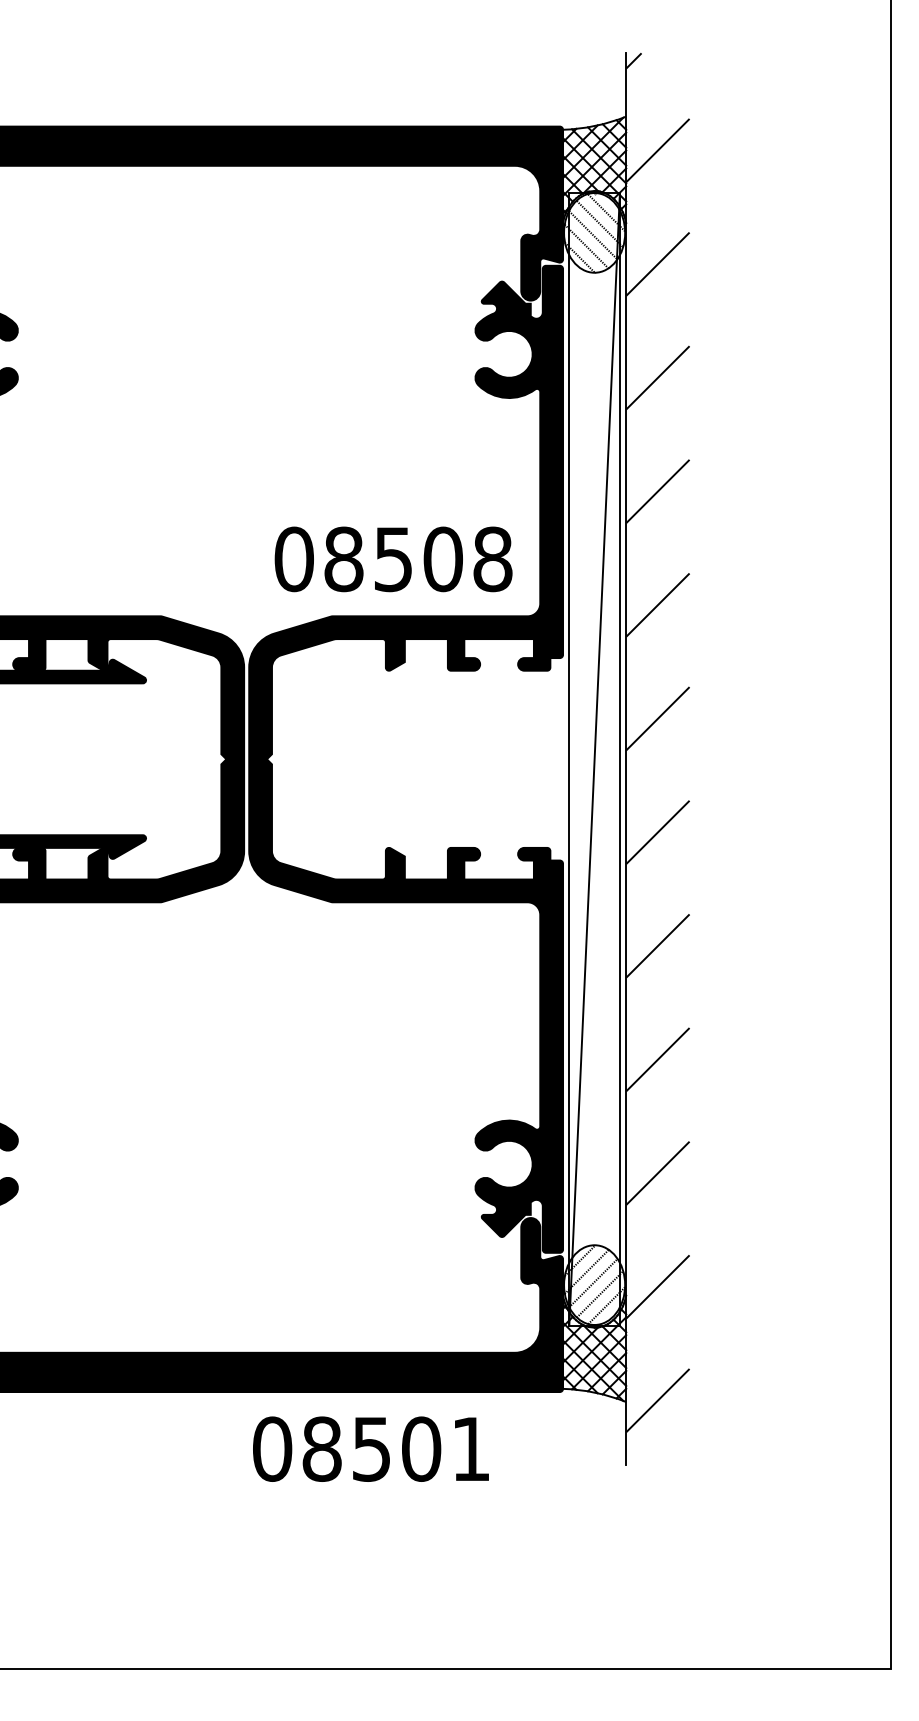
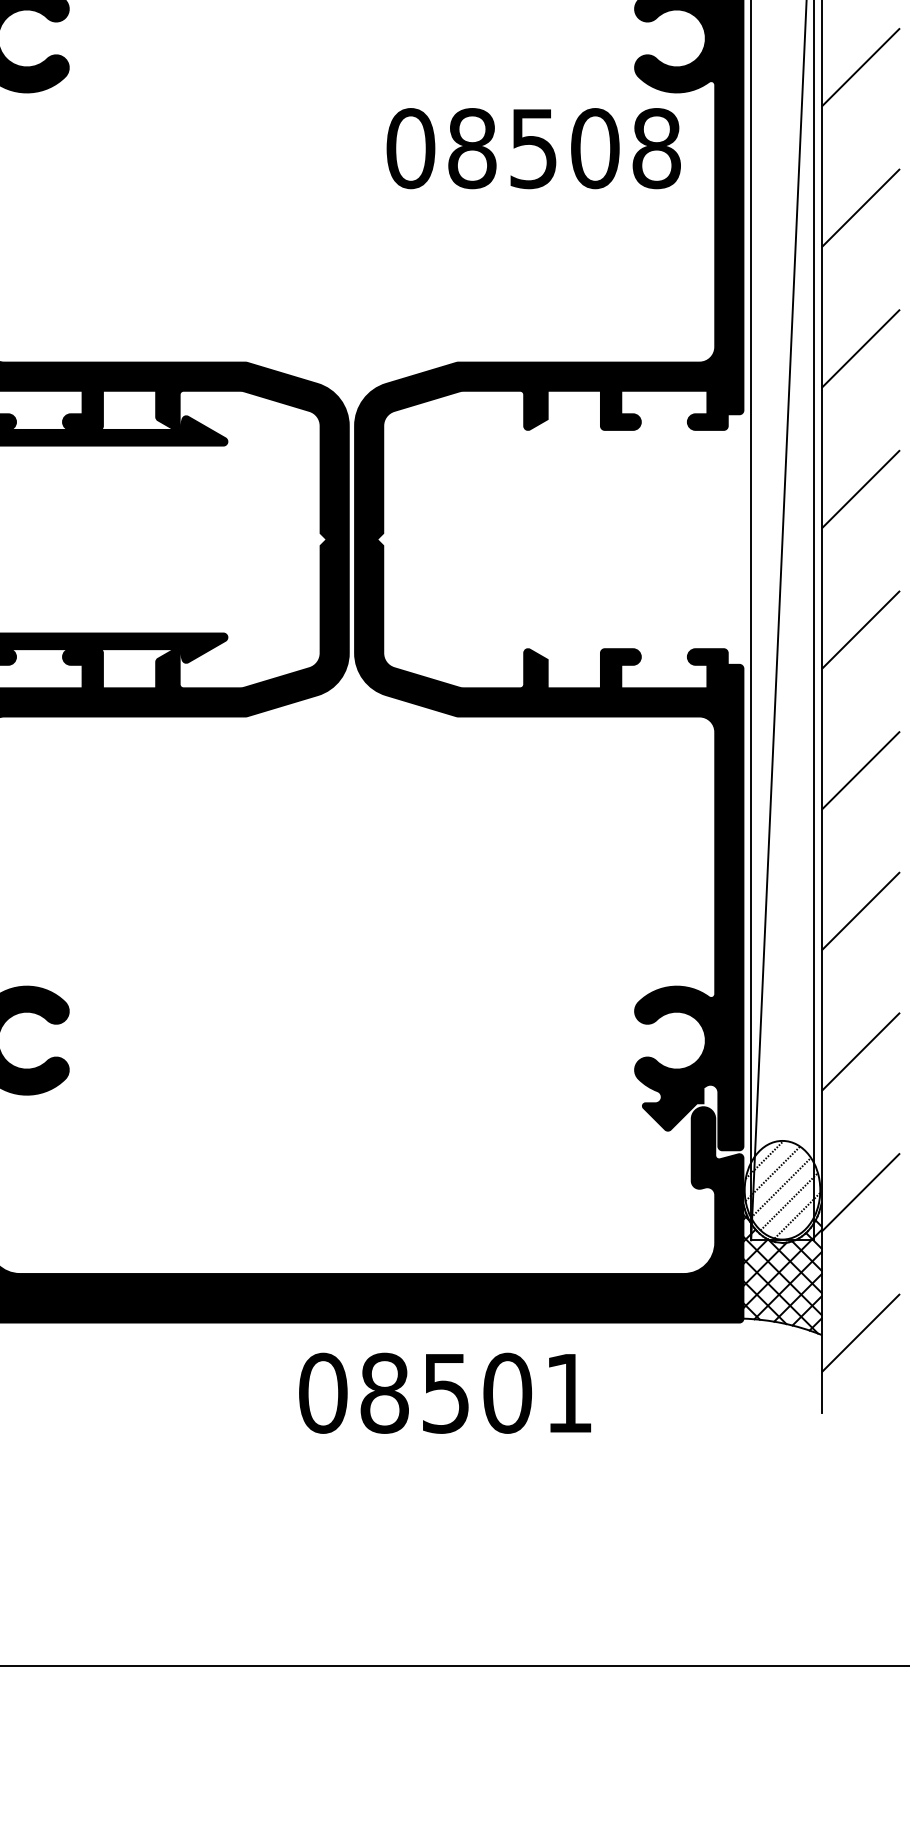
text: (393, 559) -> (533, 148), moved
text: (370, 1448) -> (444, 1392), moved

